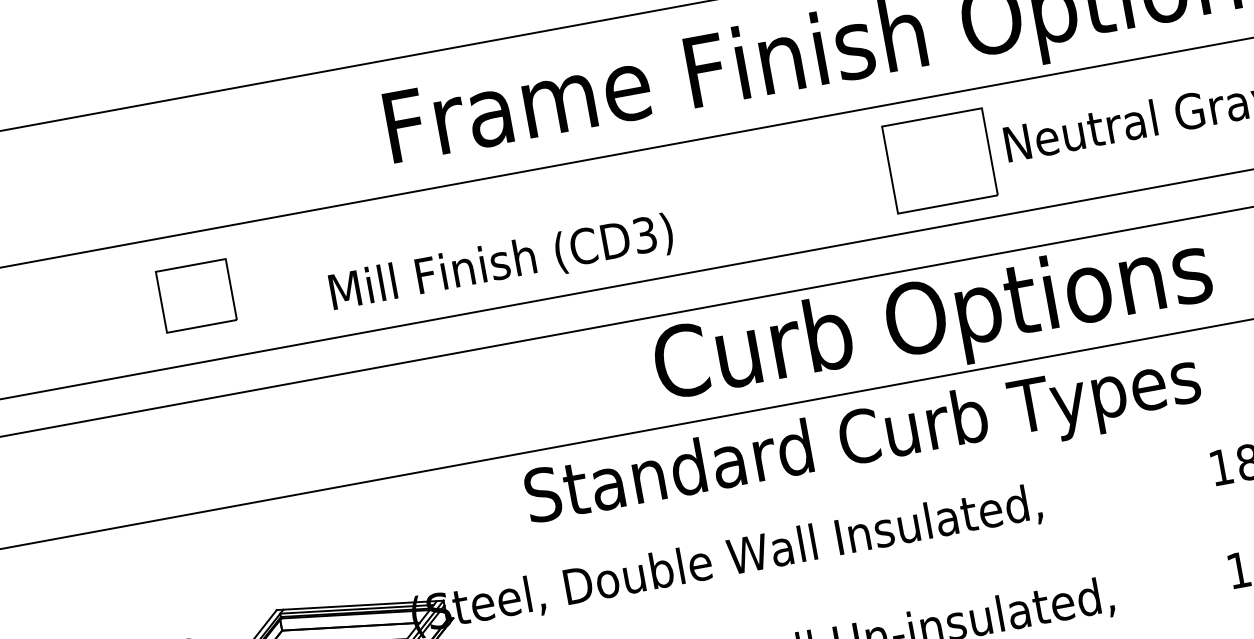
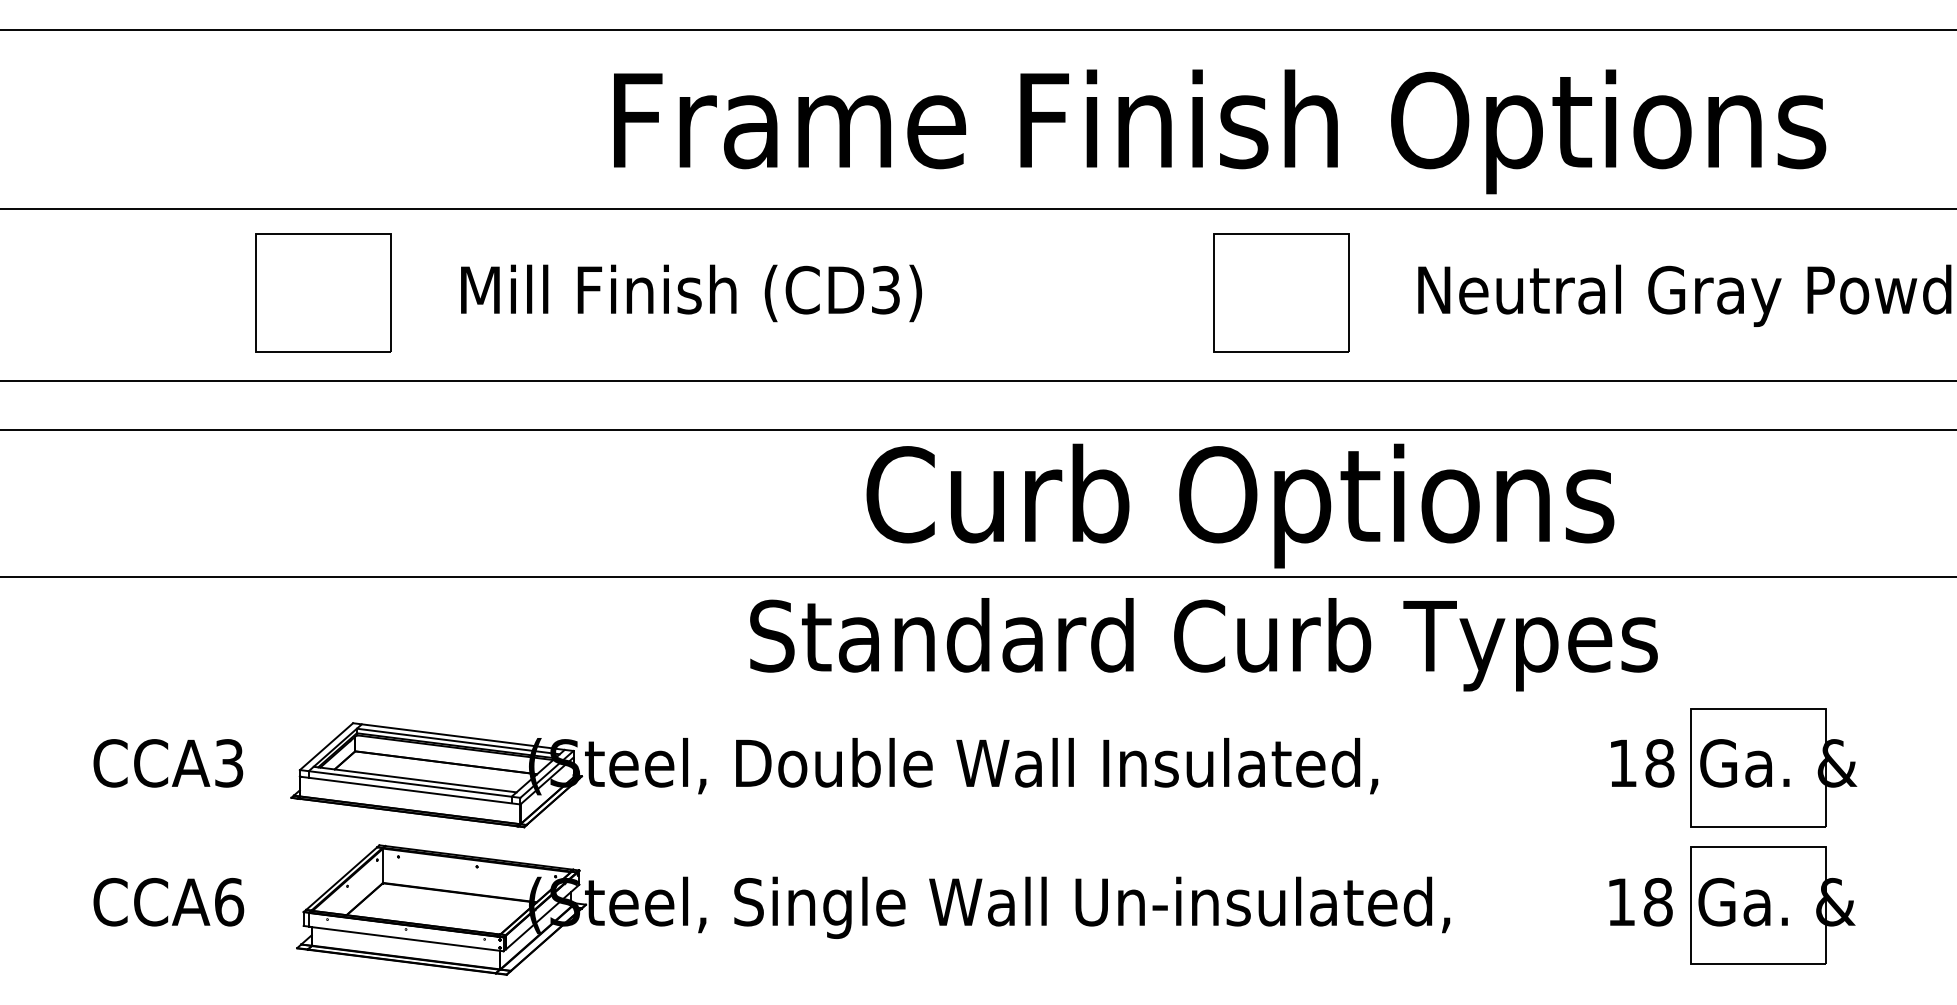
part: (939, 160) -> (1281, 292), moved
text: (501, 263) -> (691, 293), moved
part: (196, 295) -> (323, 292), size x1.43
text: (933, 323) -> (1240, 505), moved
text: (863, 442) -> (1203, 644), moved

